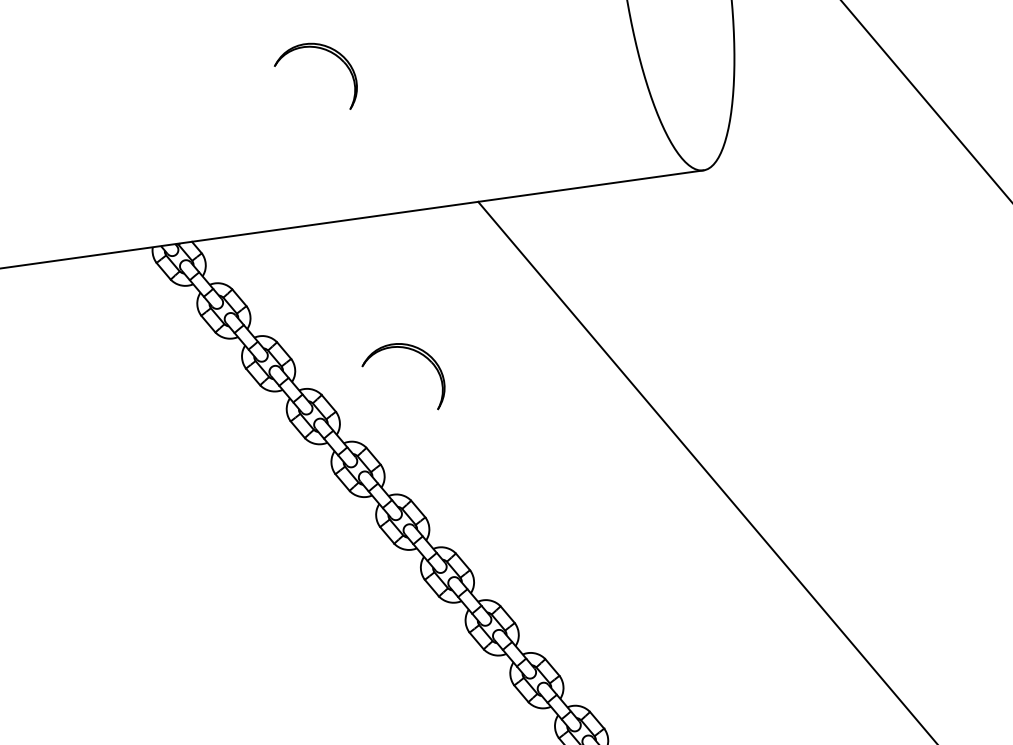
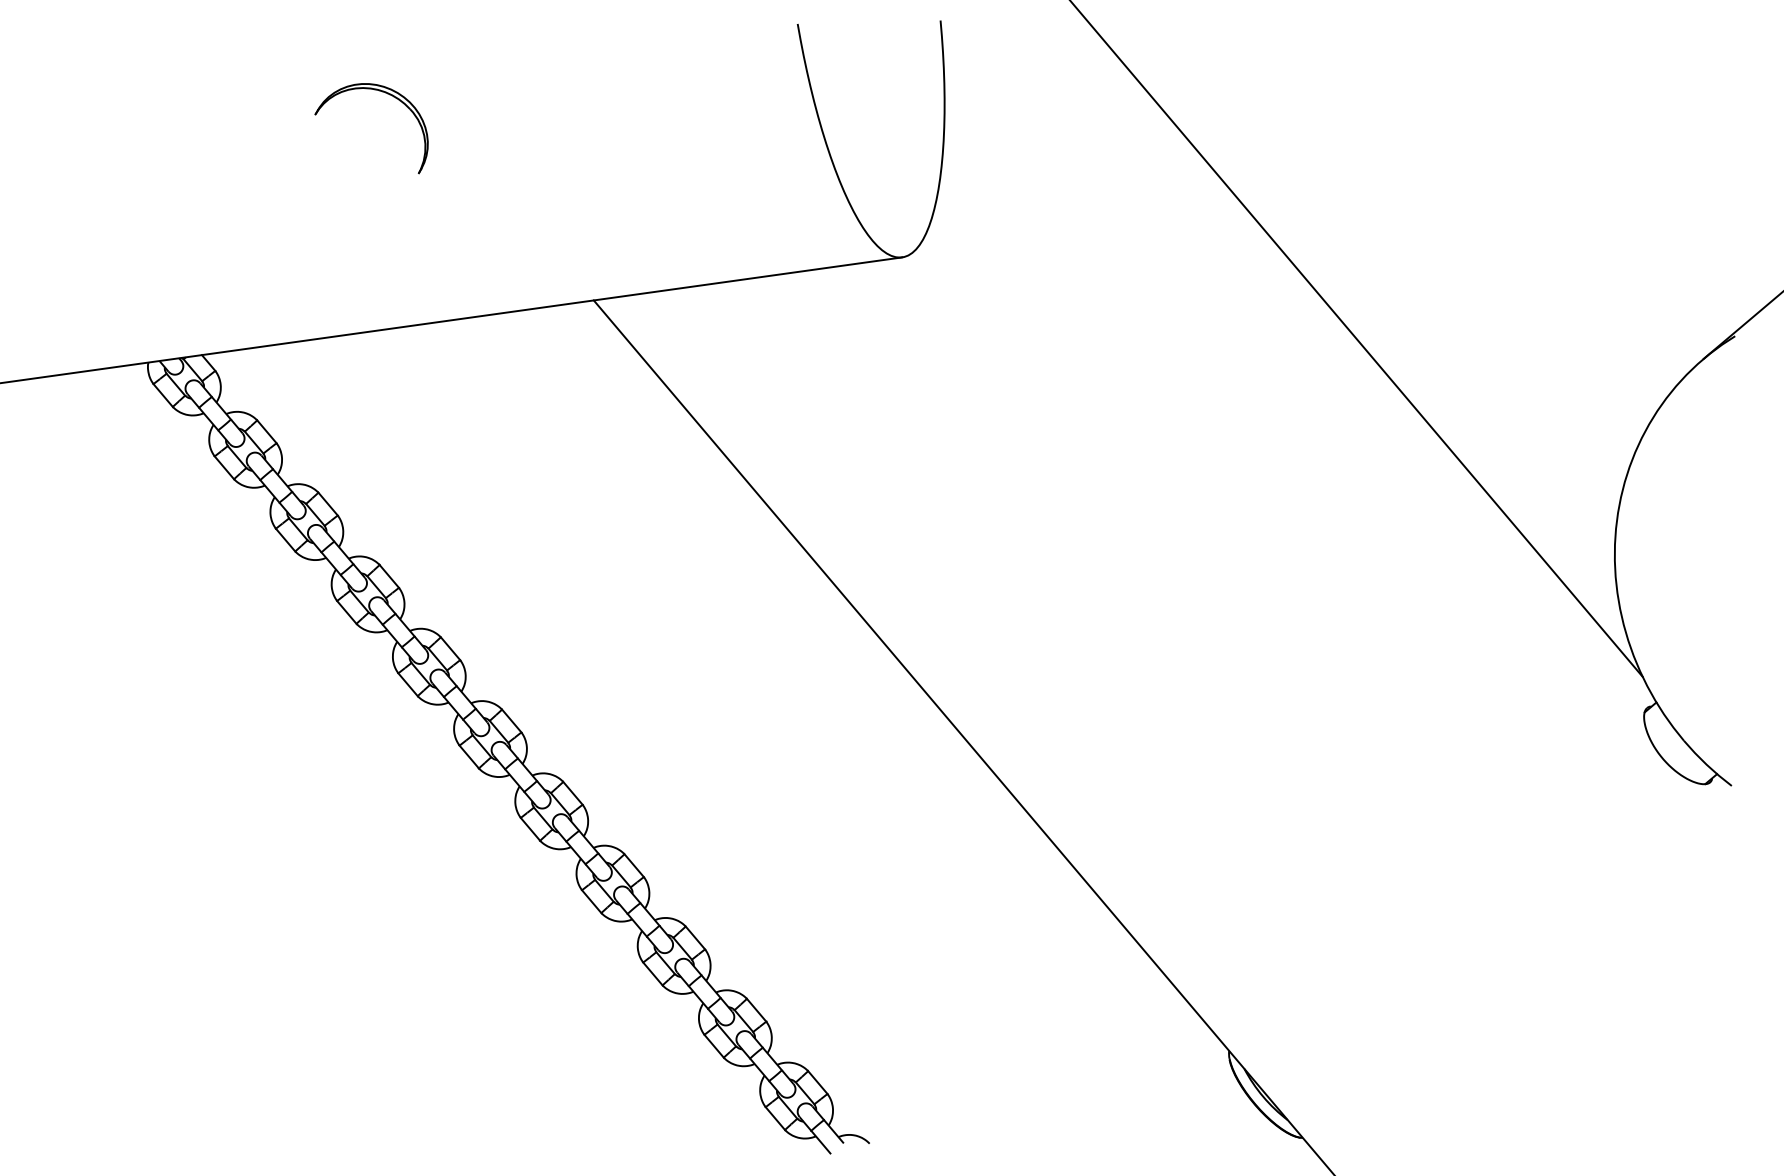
part: (415, 351) -> (507, 505), removed

